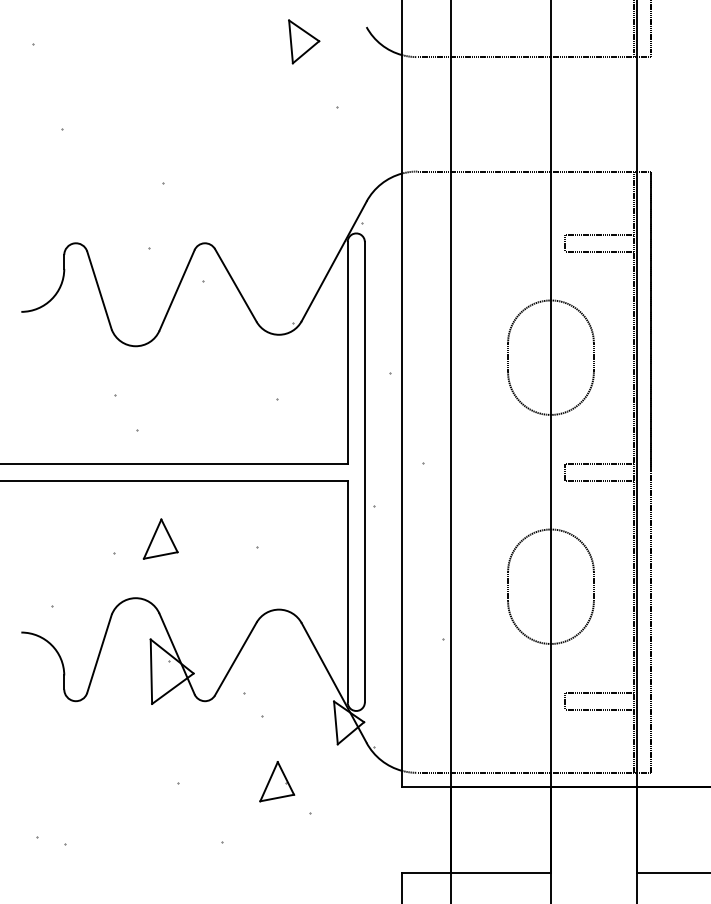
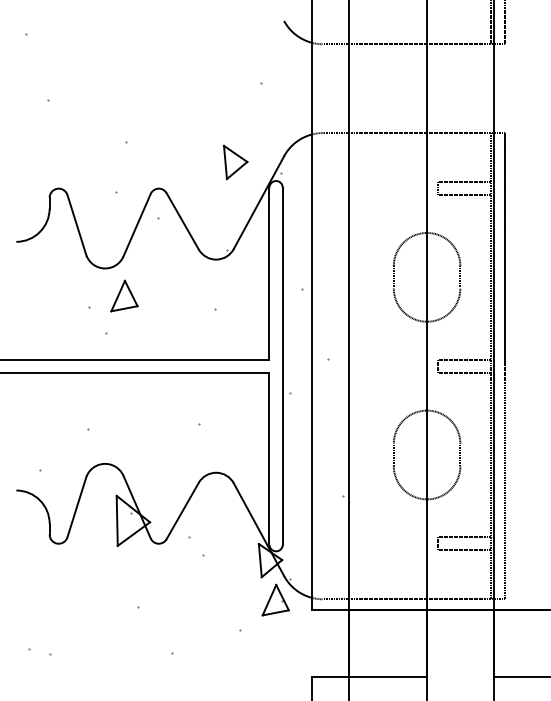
part: (303, 41) -> (235, 162), moved
part: (160, 538) -> (124, 295), moved
part: (276, 780) -> (275, 599), moved

